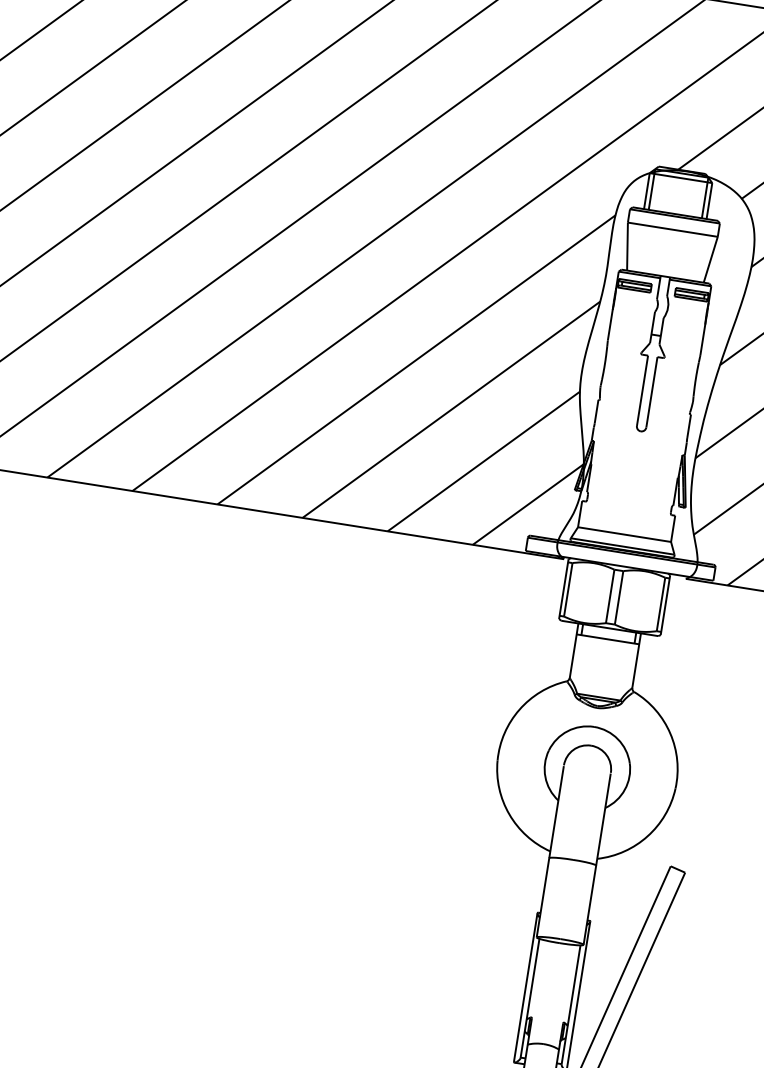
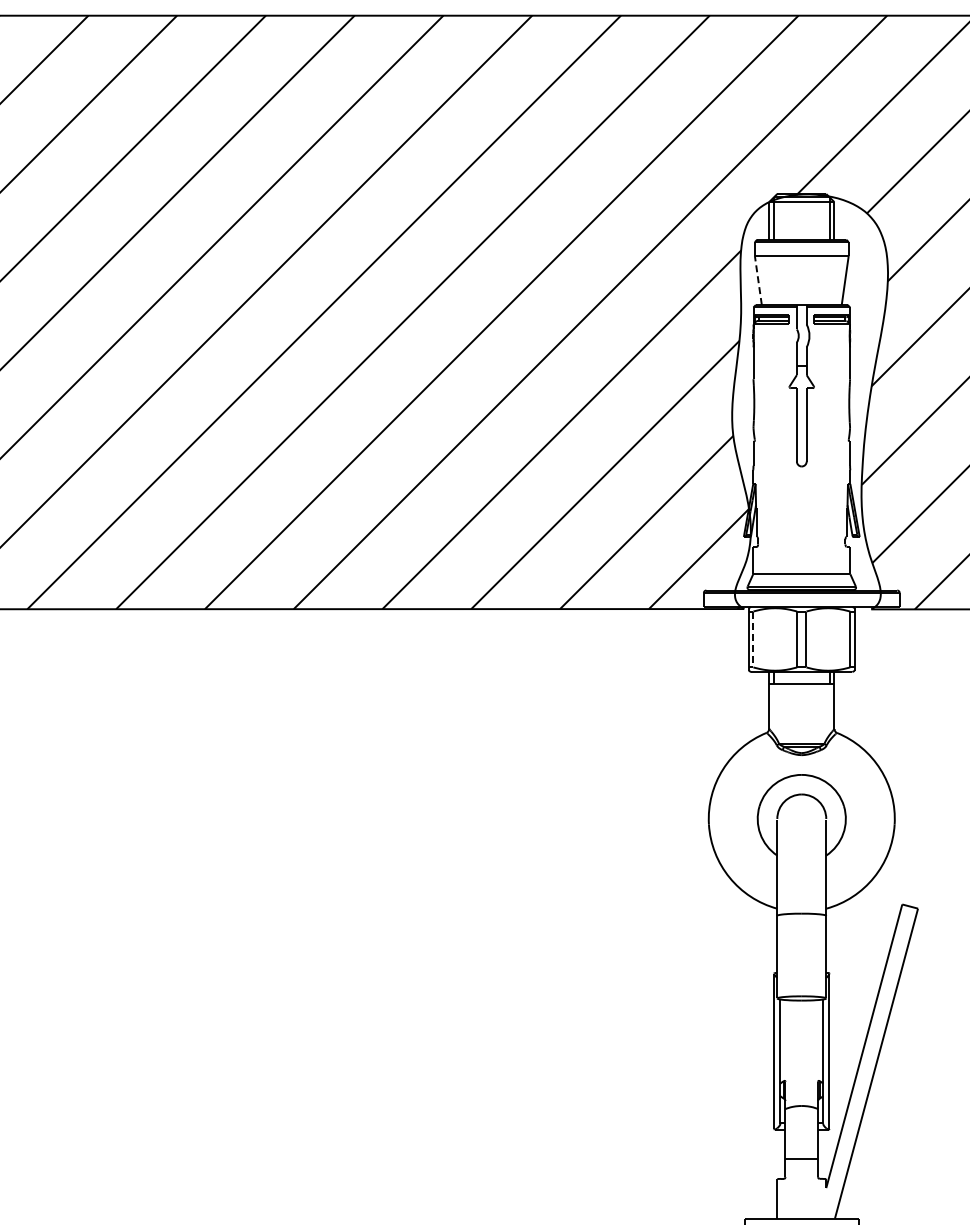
line: (627, 246) -> (758, 280), solid -> dashed
line: (568, 589) -> (753, 639), solid -> dashed

